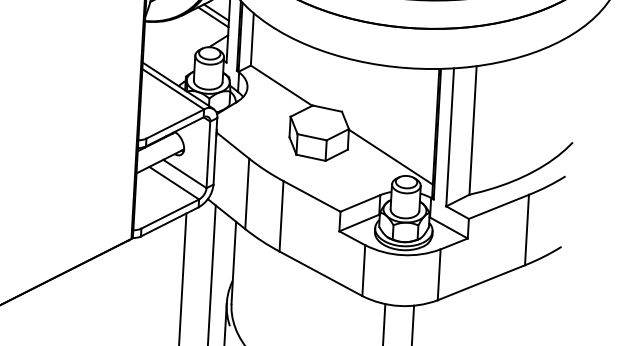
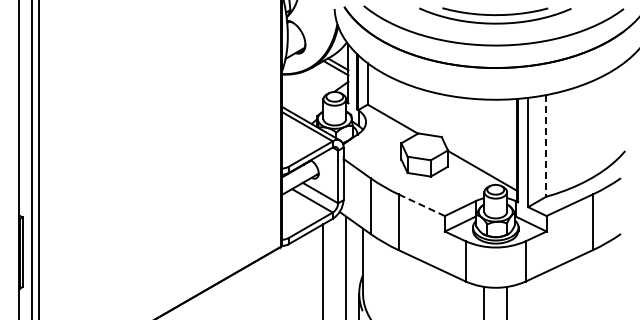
line: (472, 131) -> (545, 146), solid -> dashed
line: (311, 196) -> (421, 205), solid -> dashed

